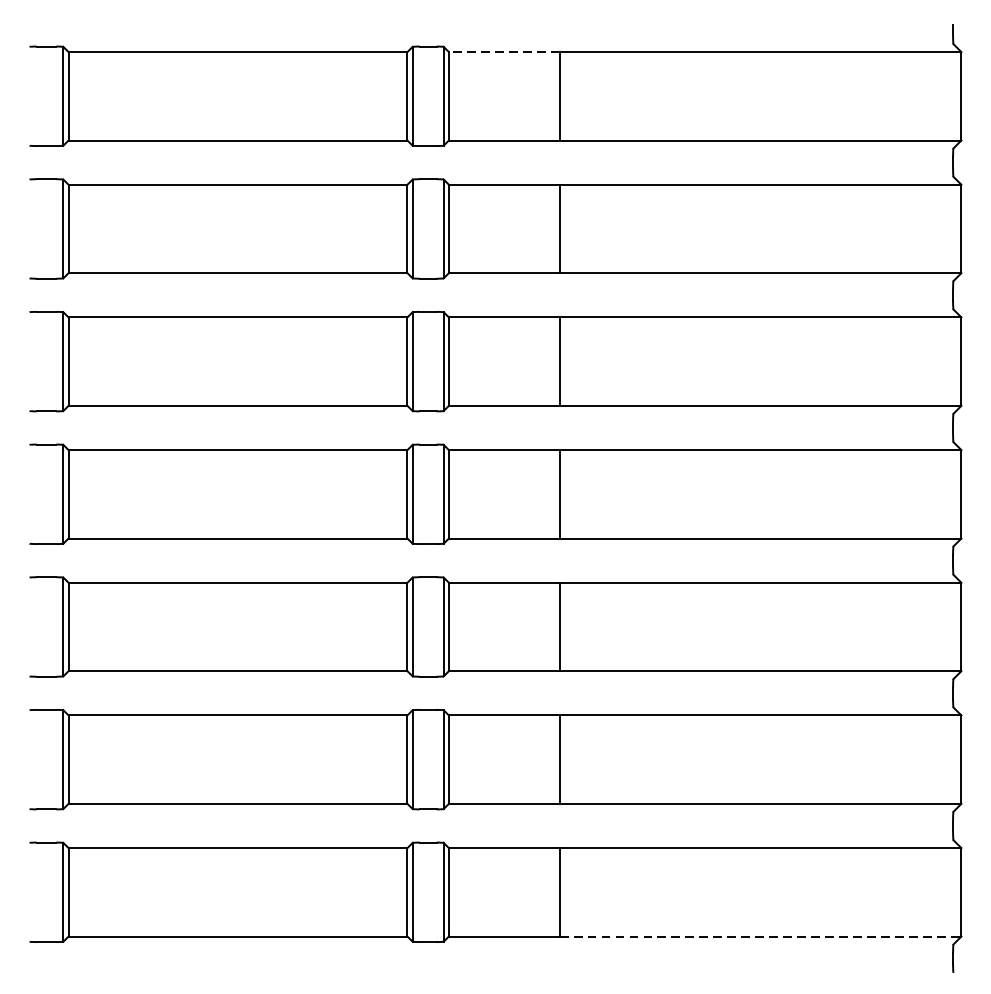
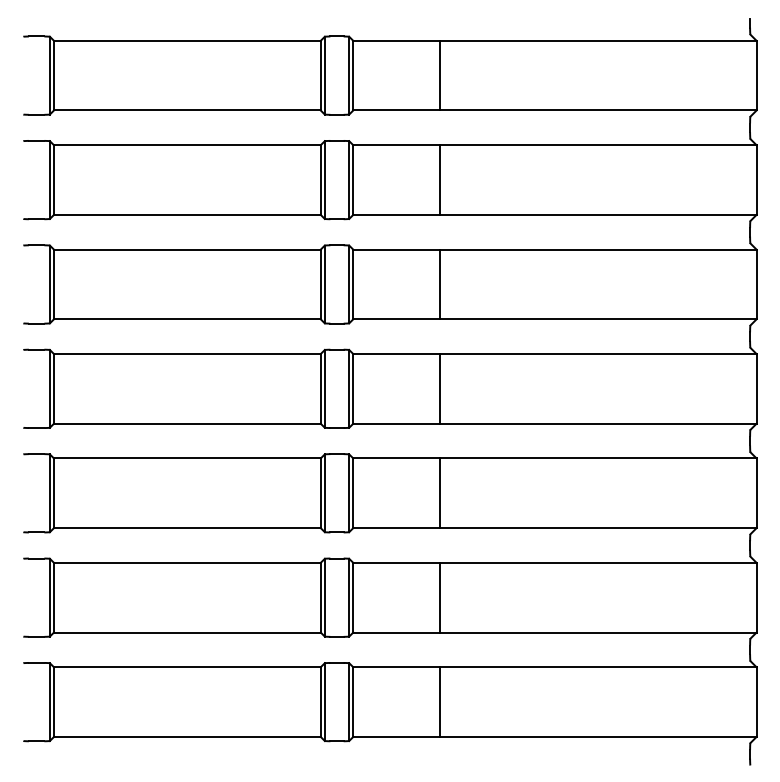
line: (503, 51) -> (396, 40), dashed -> solid
line: (761, 936) -> (599, 736), dashed -> solid

